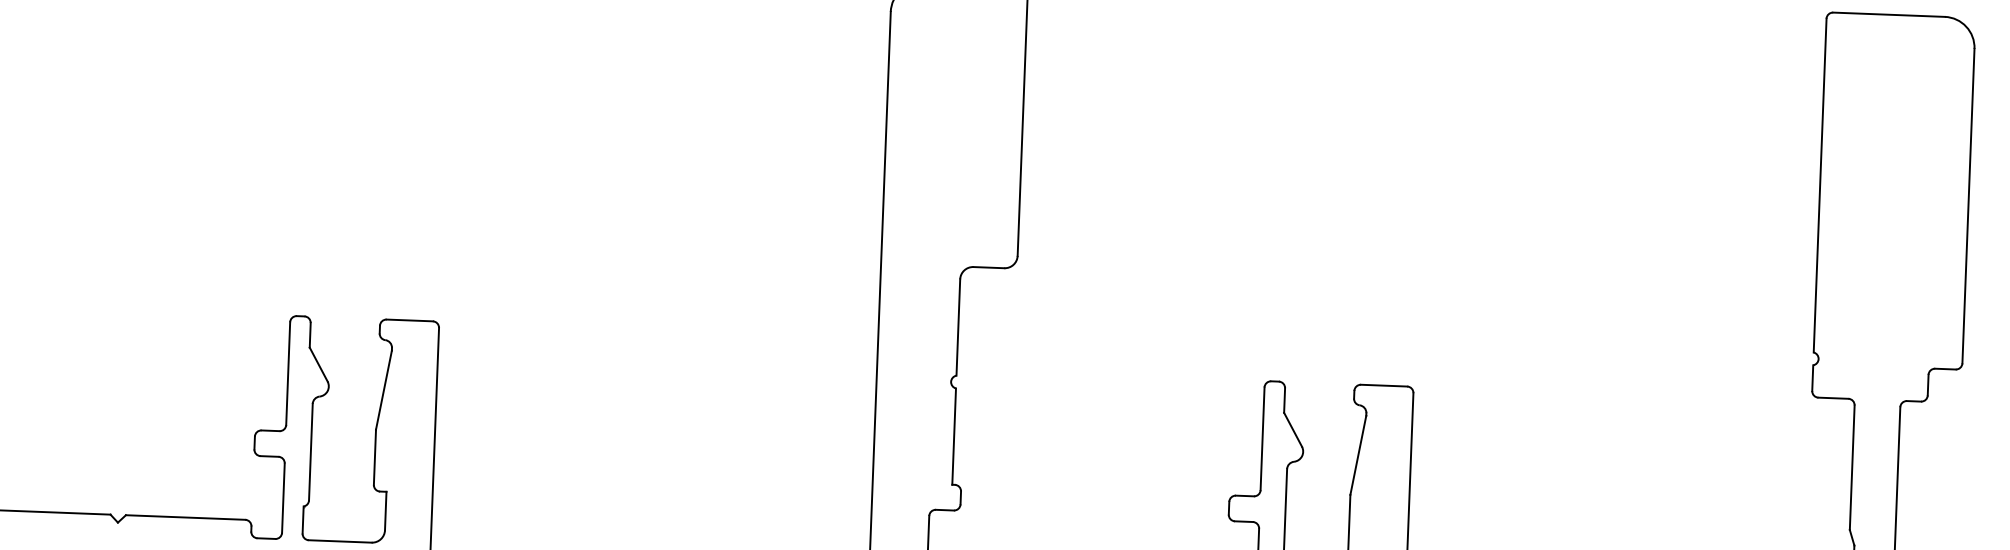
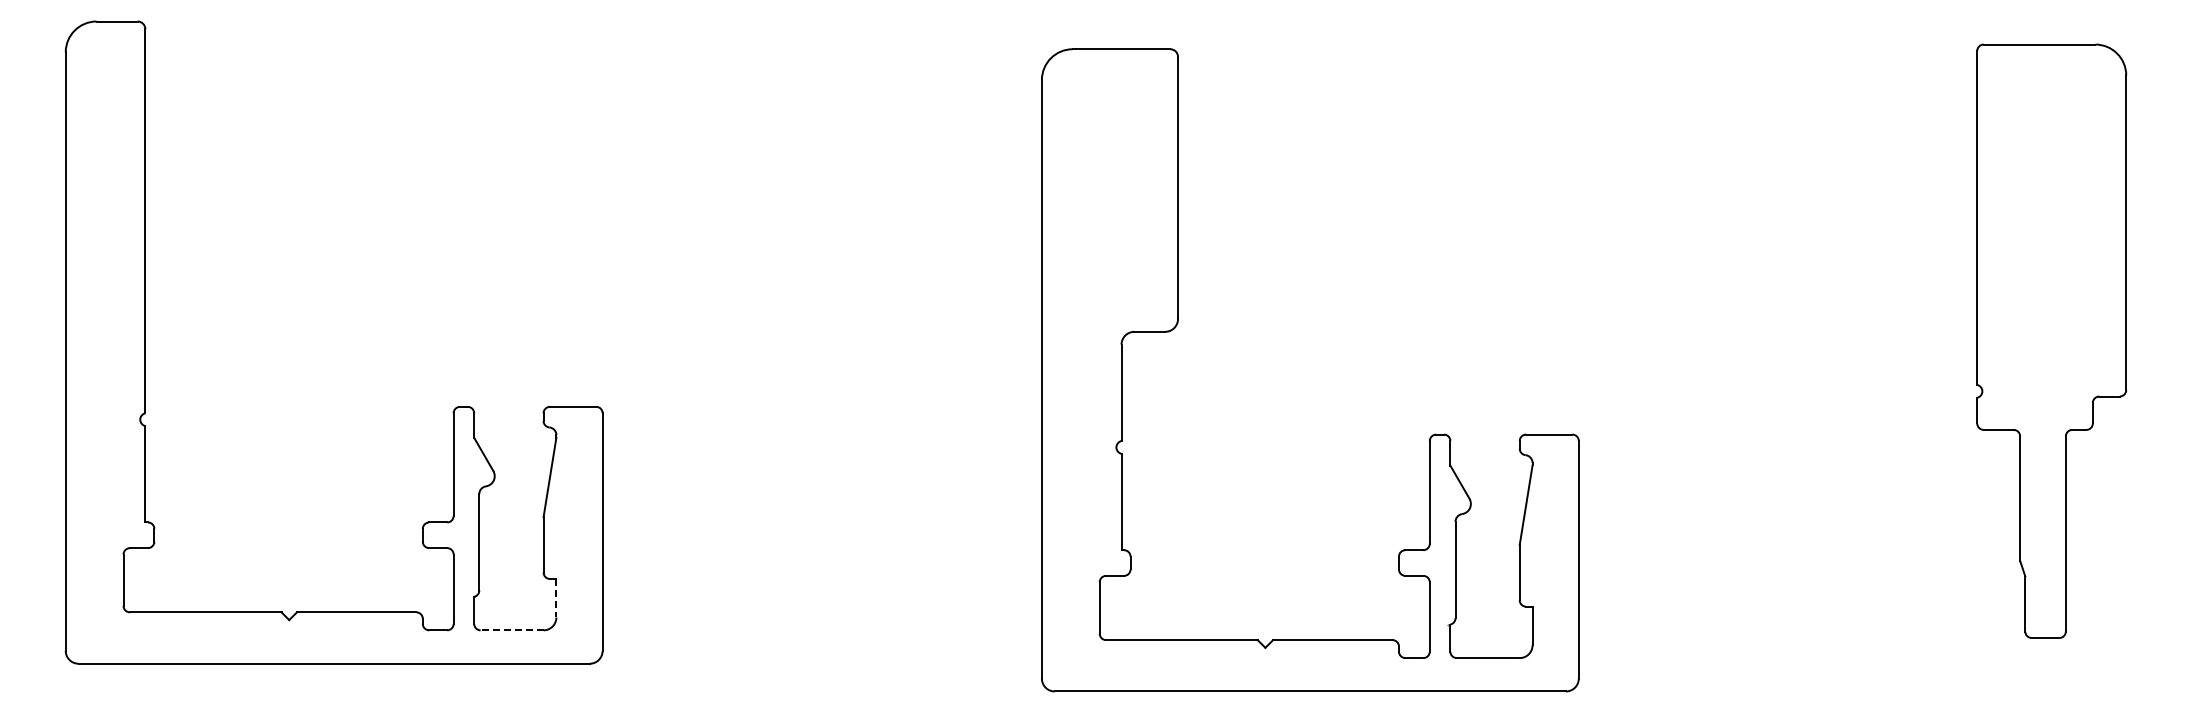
line: (385, 511) -> (556, 598), solid -> dashed
line: (339, 541) -> (511, 630), solid -> dashed

